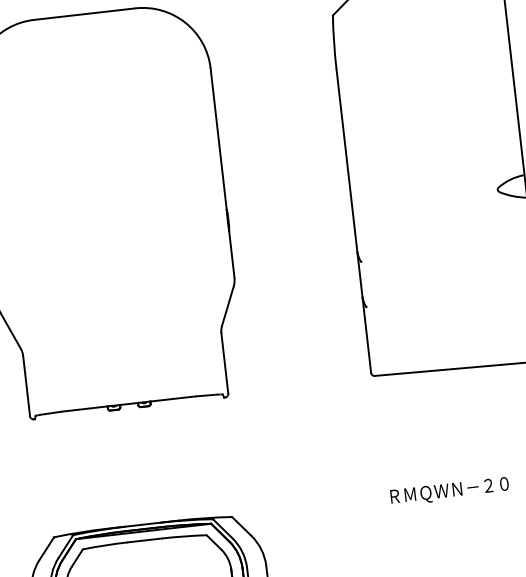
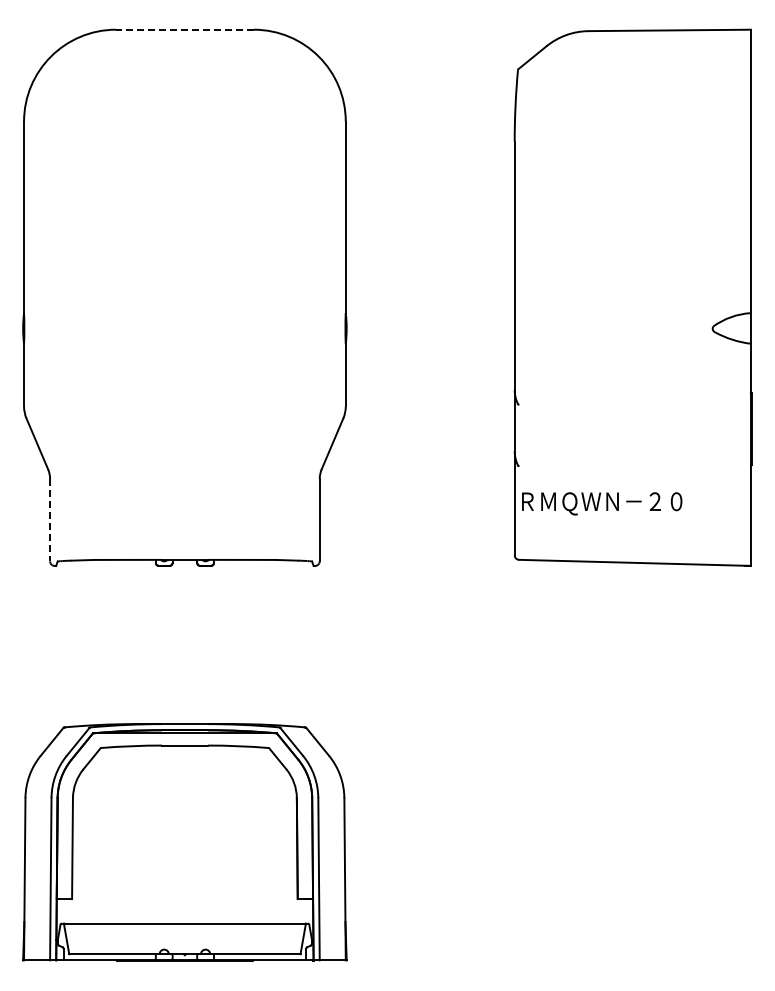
line: (84, 14) -> (184, 29), solid -> dashed
line: (26, 386) -> (50, 520), solid -> dashed
text: (450, 491) -> (602, 503), moved

